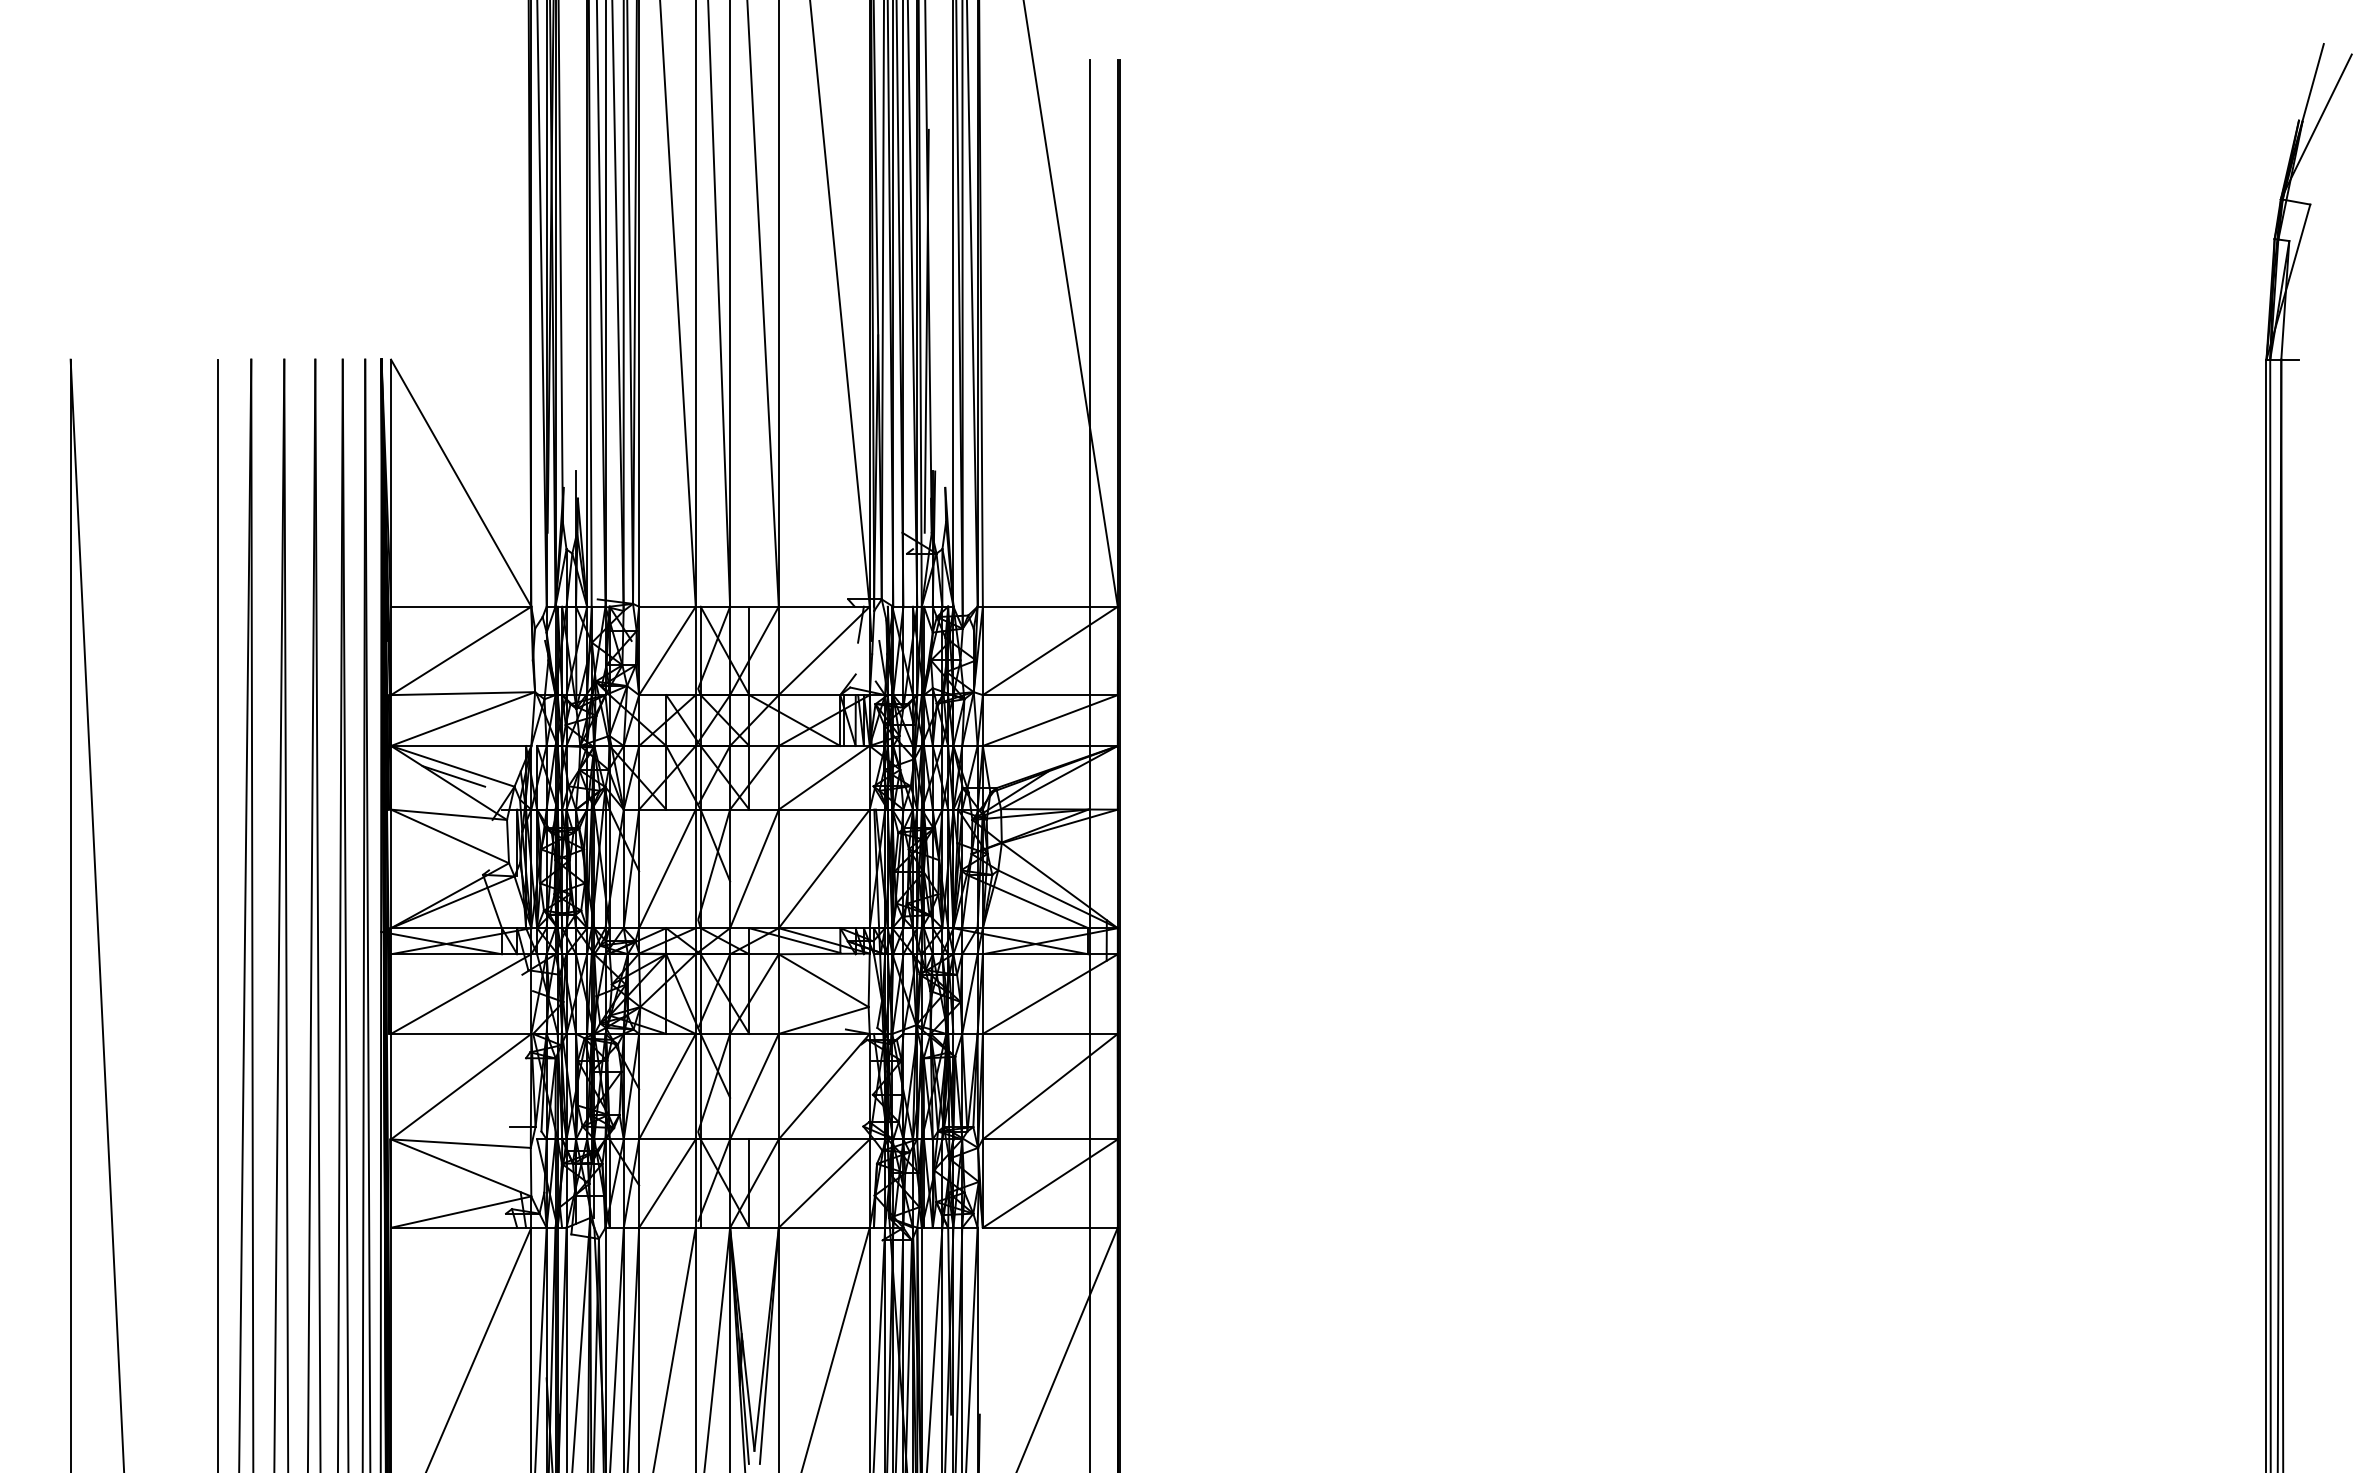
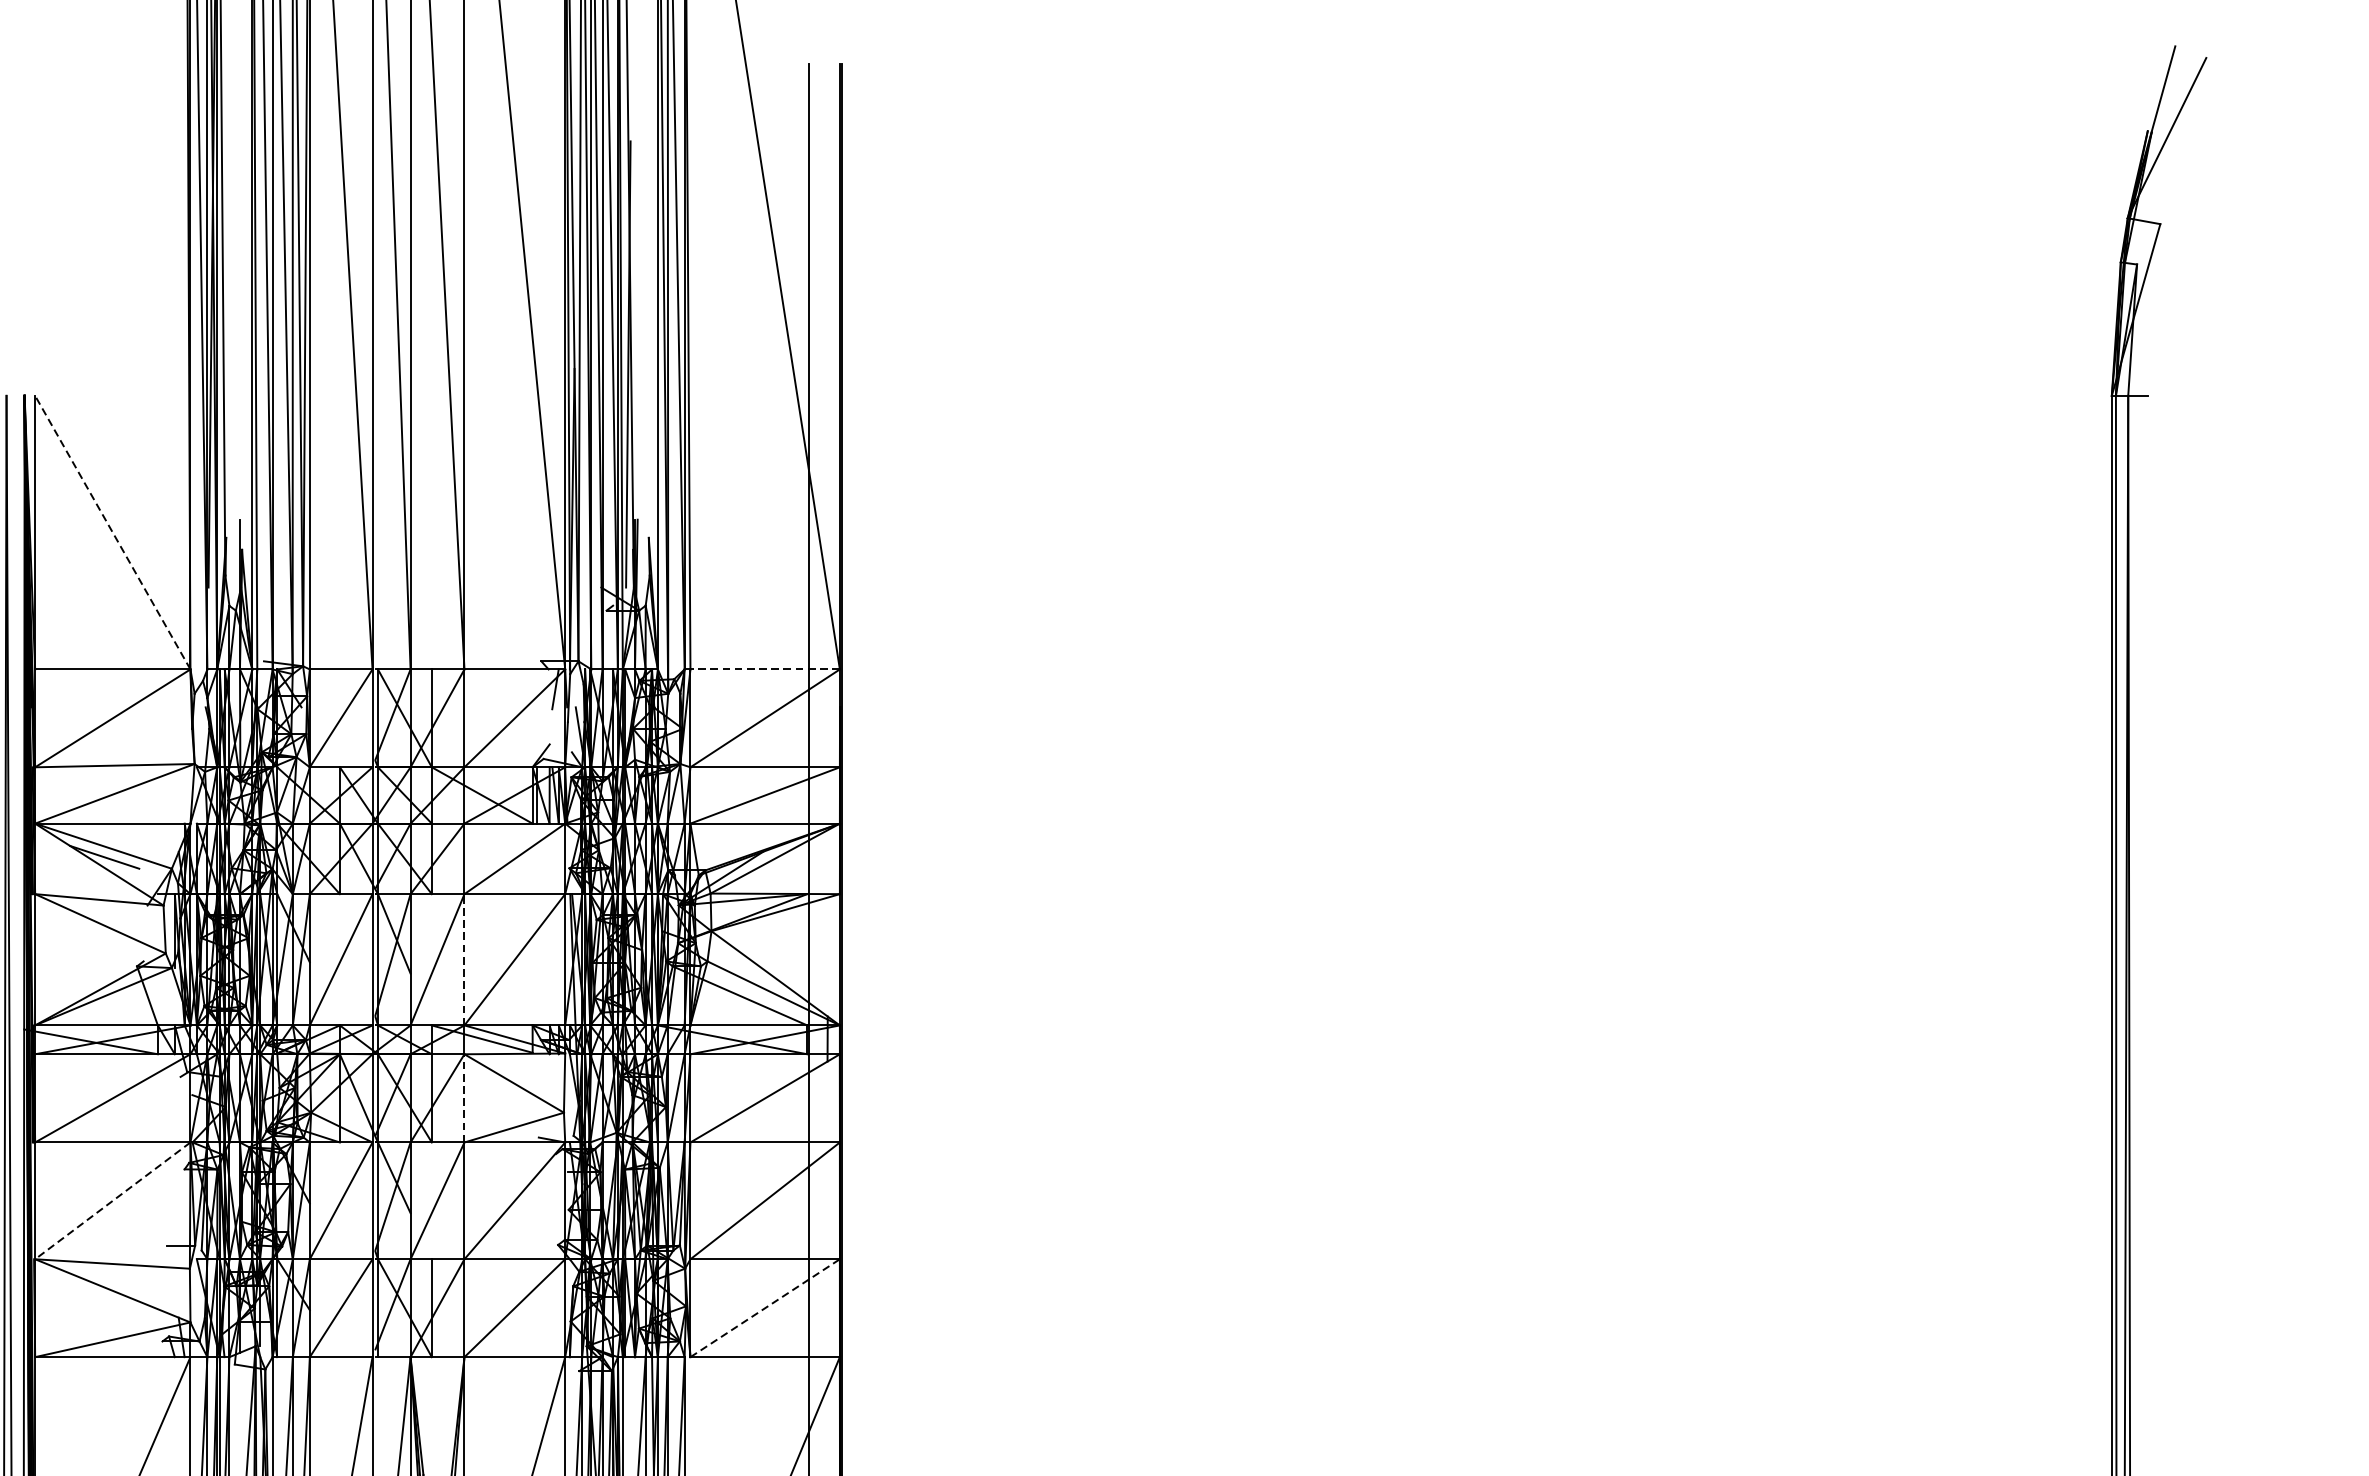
line: (460, 482) -> (112, 531), solid -> dashed
line: (1049, 606) -> (764, 669), solid -> dashed
line: (778, 868) -> (464, 959), solid -> dashed
line: (778, 994) -> (464, 1098), solid -> dashed
line: (461, 1086) -> (113, 1200), solid -> dashed
line: (1050, 1183) -> (765, 1308), solid -> dashed

